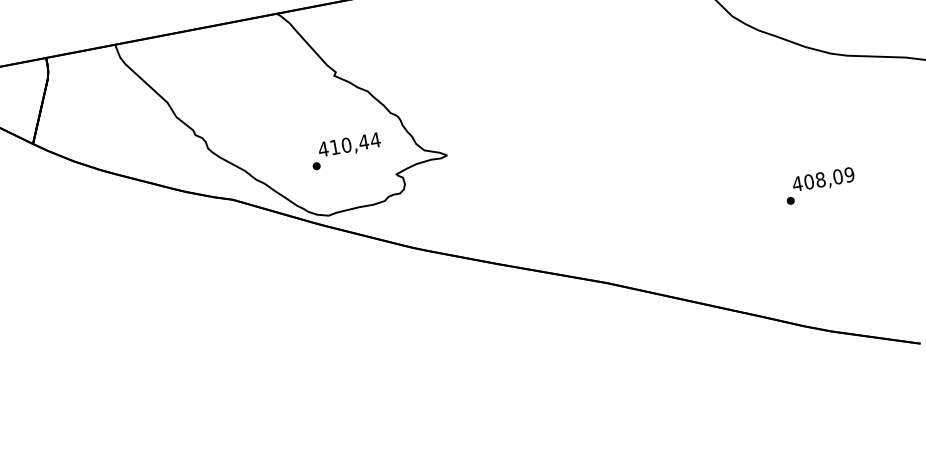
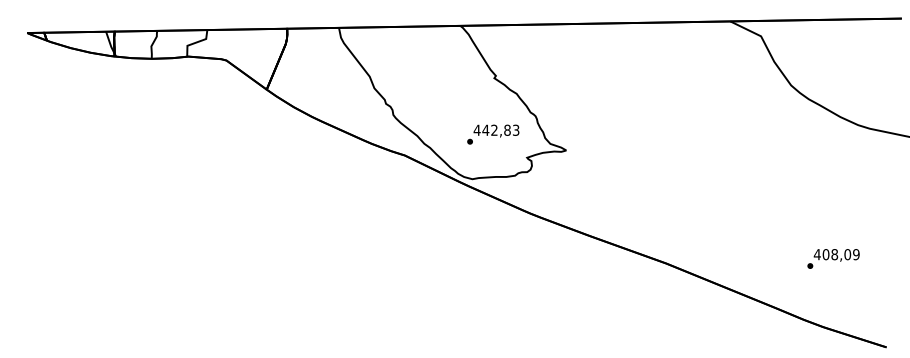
text: (354, 142) -> (500, 129), 410,44 -> 442,83
text: (819, 185) -> (833, 258), moved

